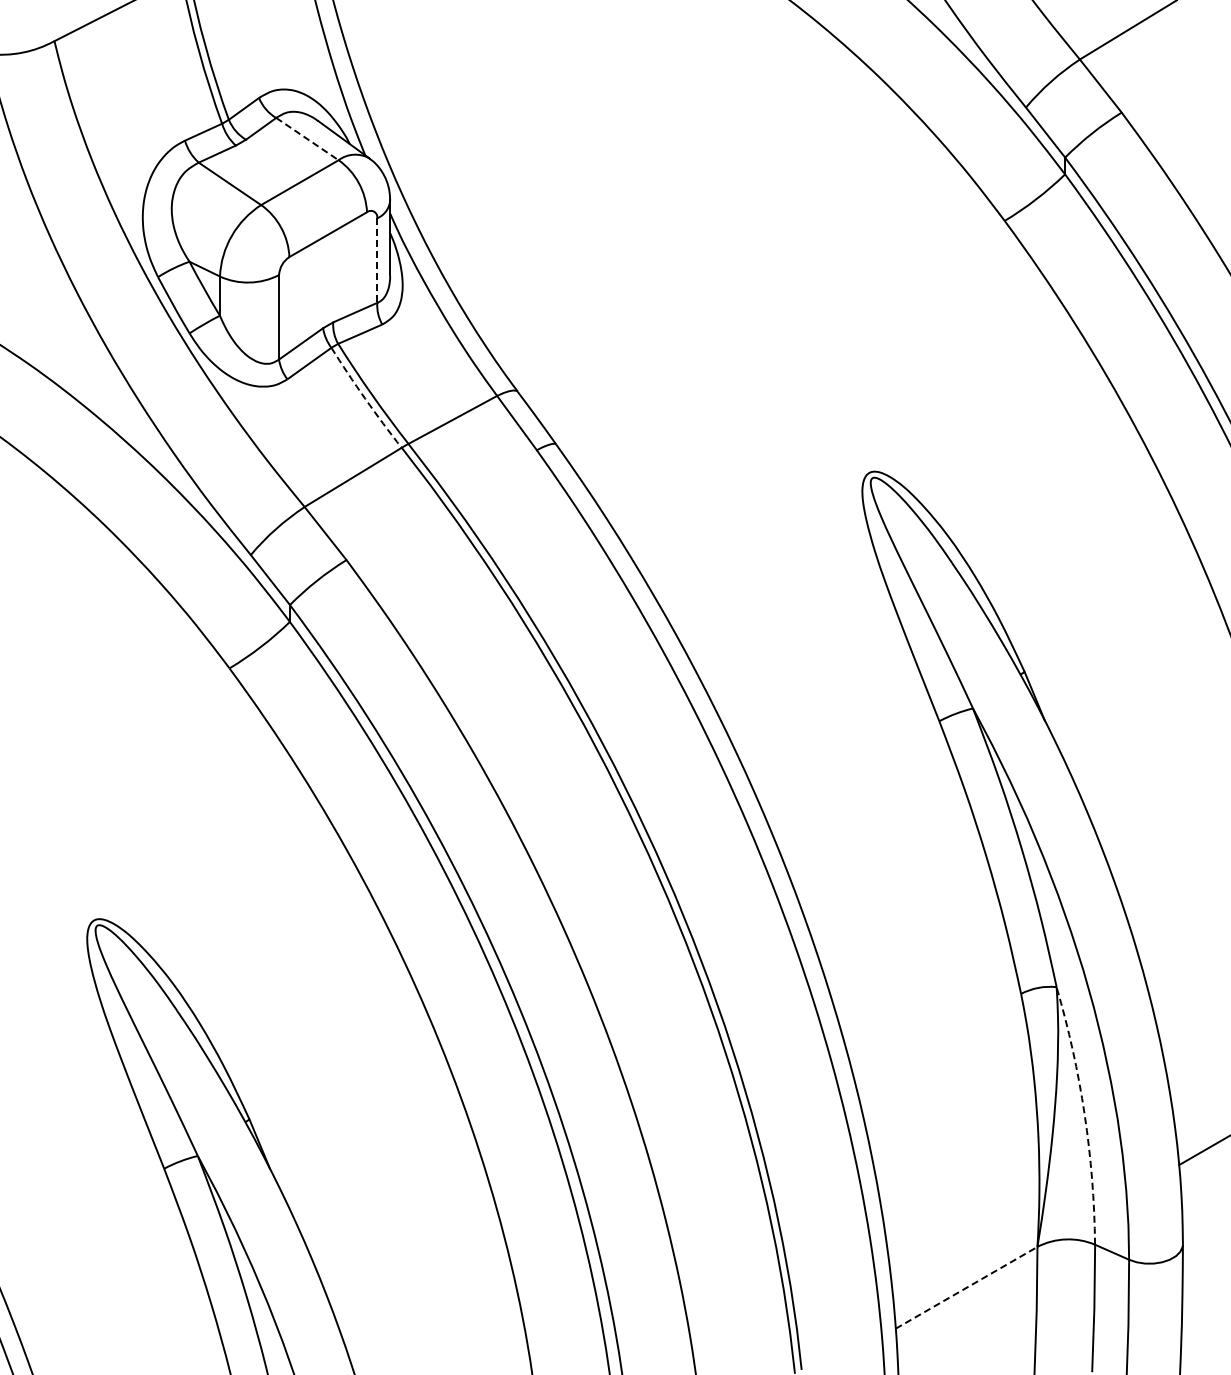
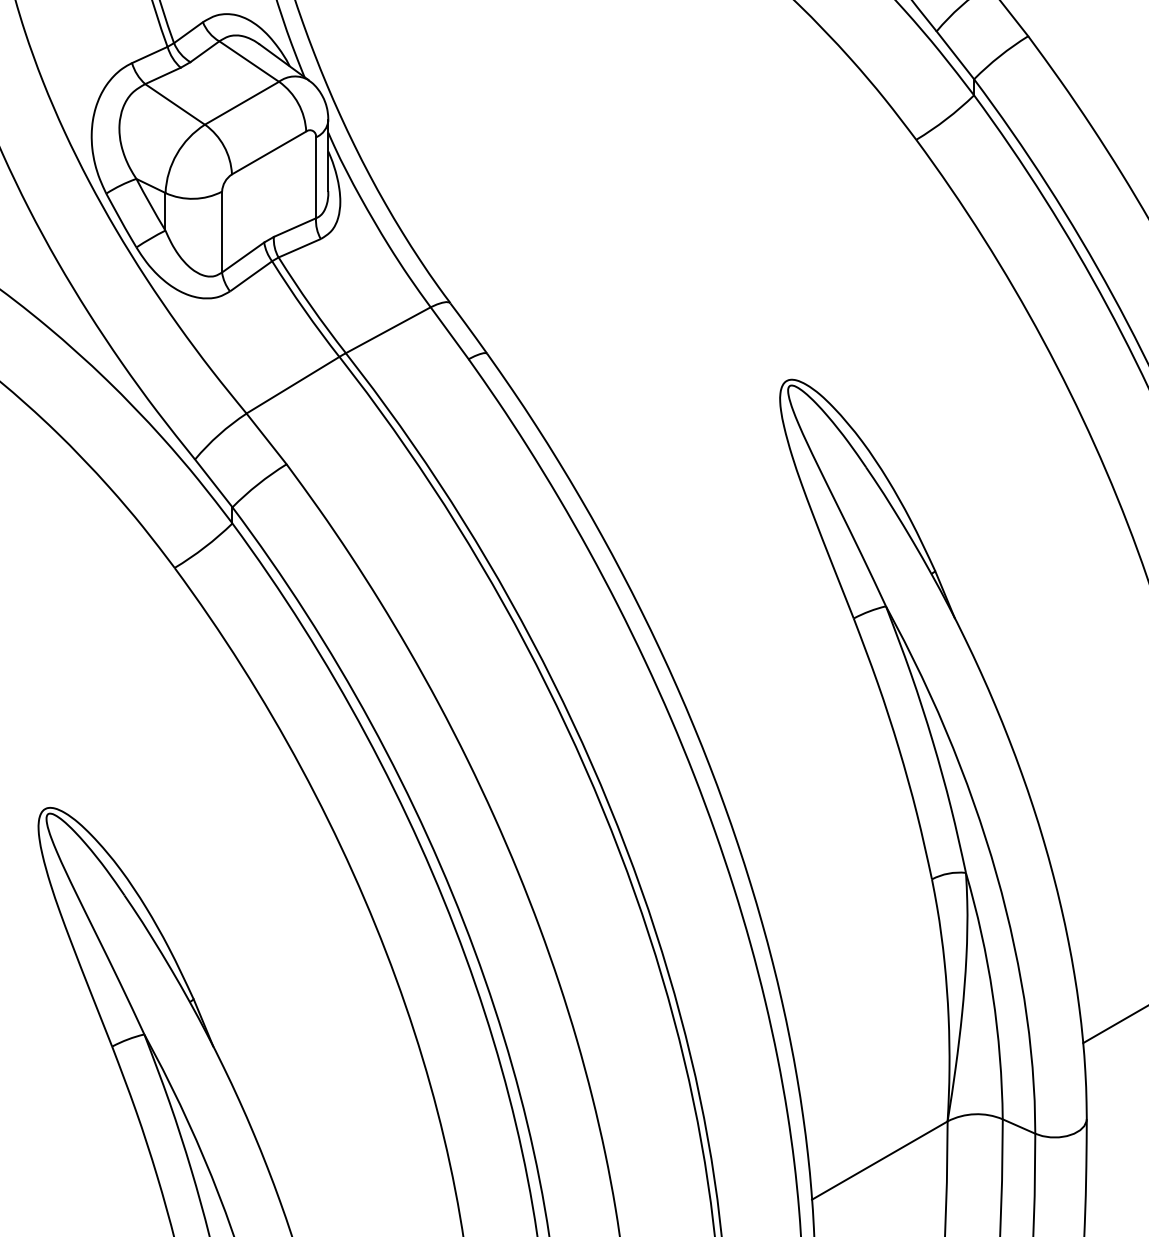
line: (307, 139) -> (249, 61), dashed -> solid
line: (377, 261) -> (316, 178), dashed -> solid
arc: (365, 398) -> (304, 309), dashed -> solid
arc: (1084, 1114) -> (992, 994), dashed -> solid
line: (966, 1287) -> (879, 1160), dashed -> solid

